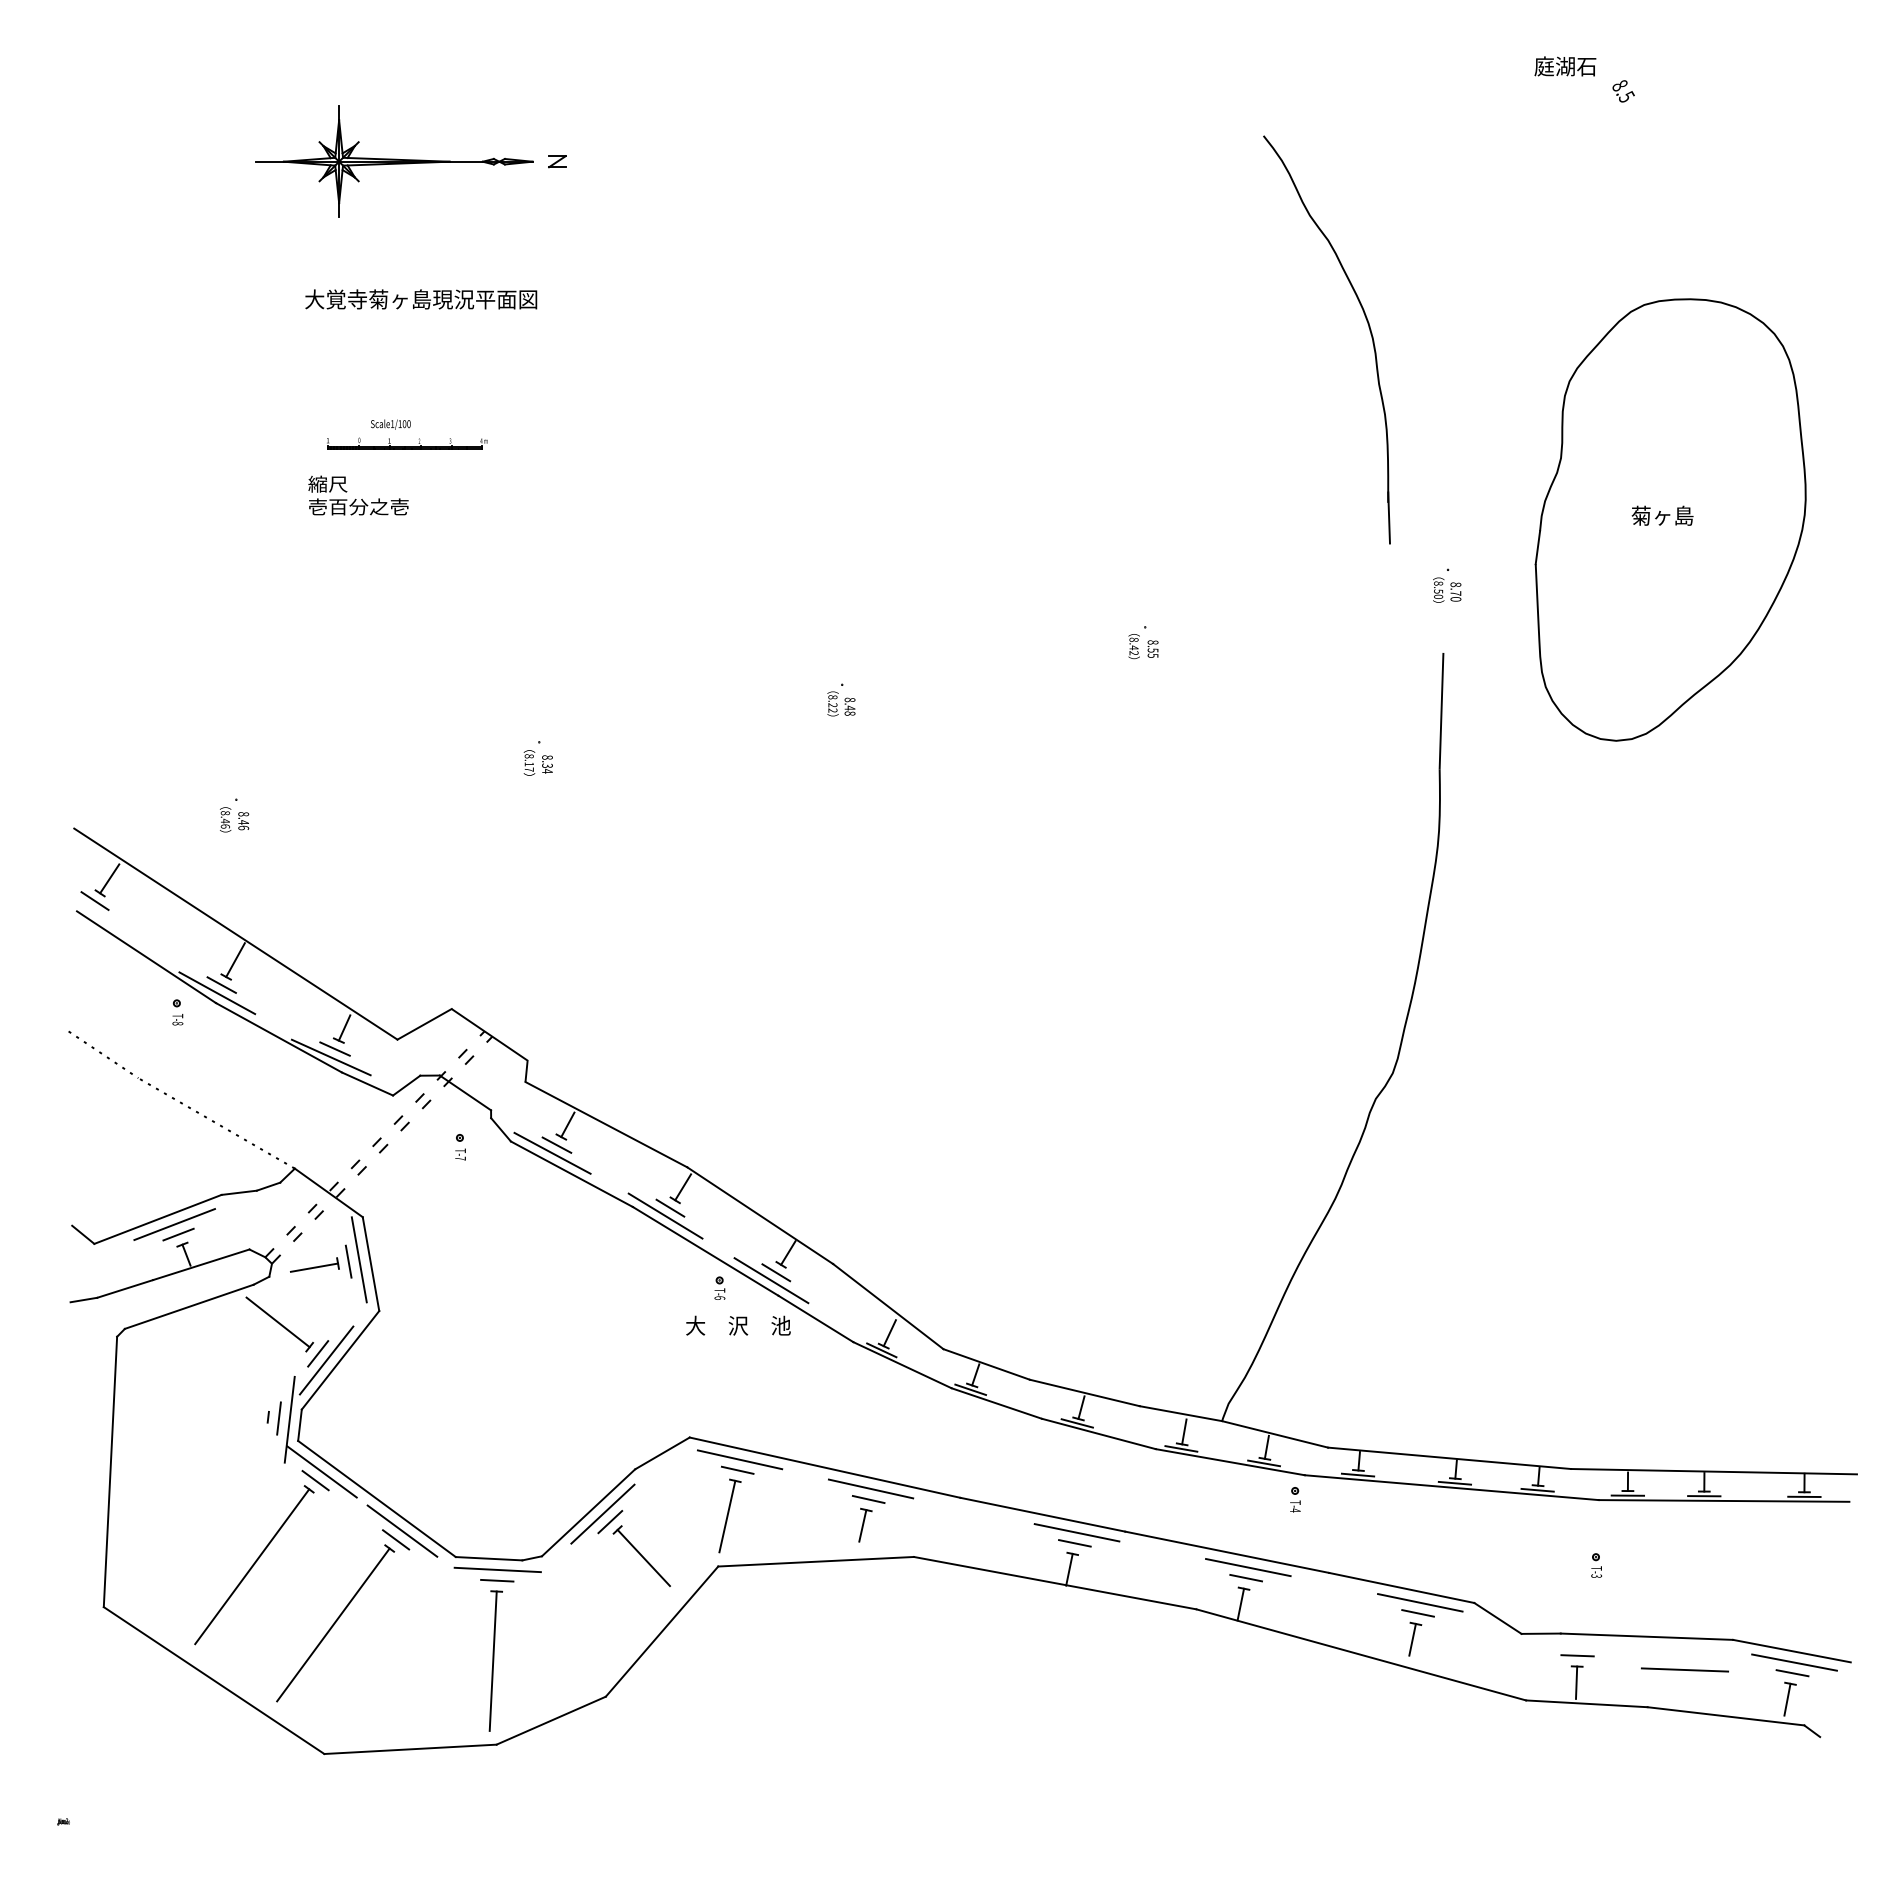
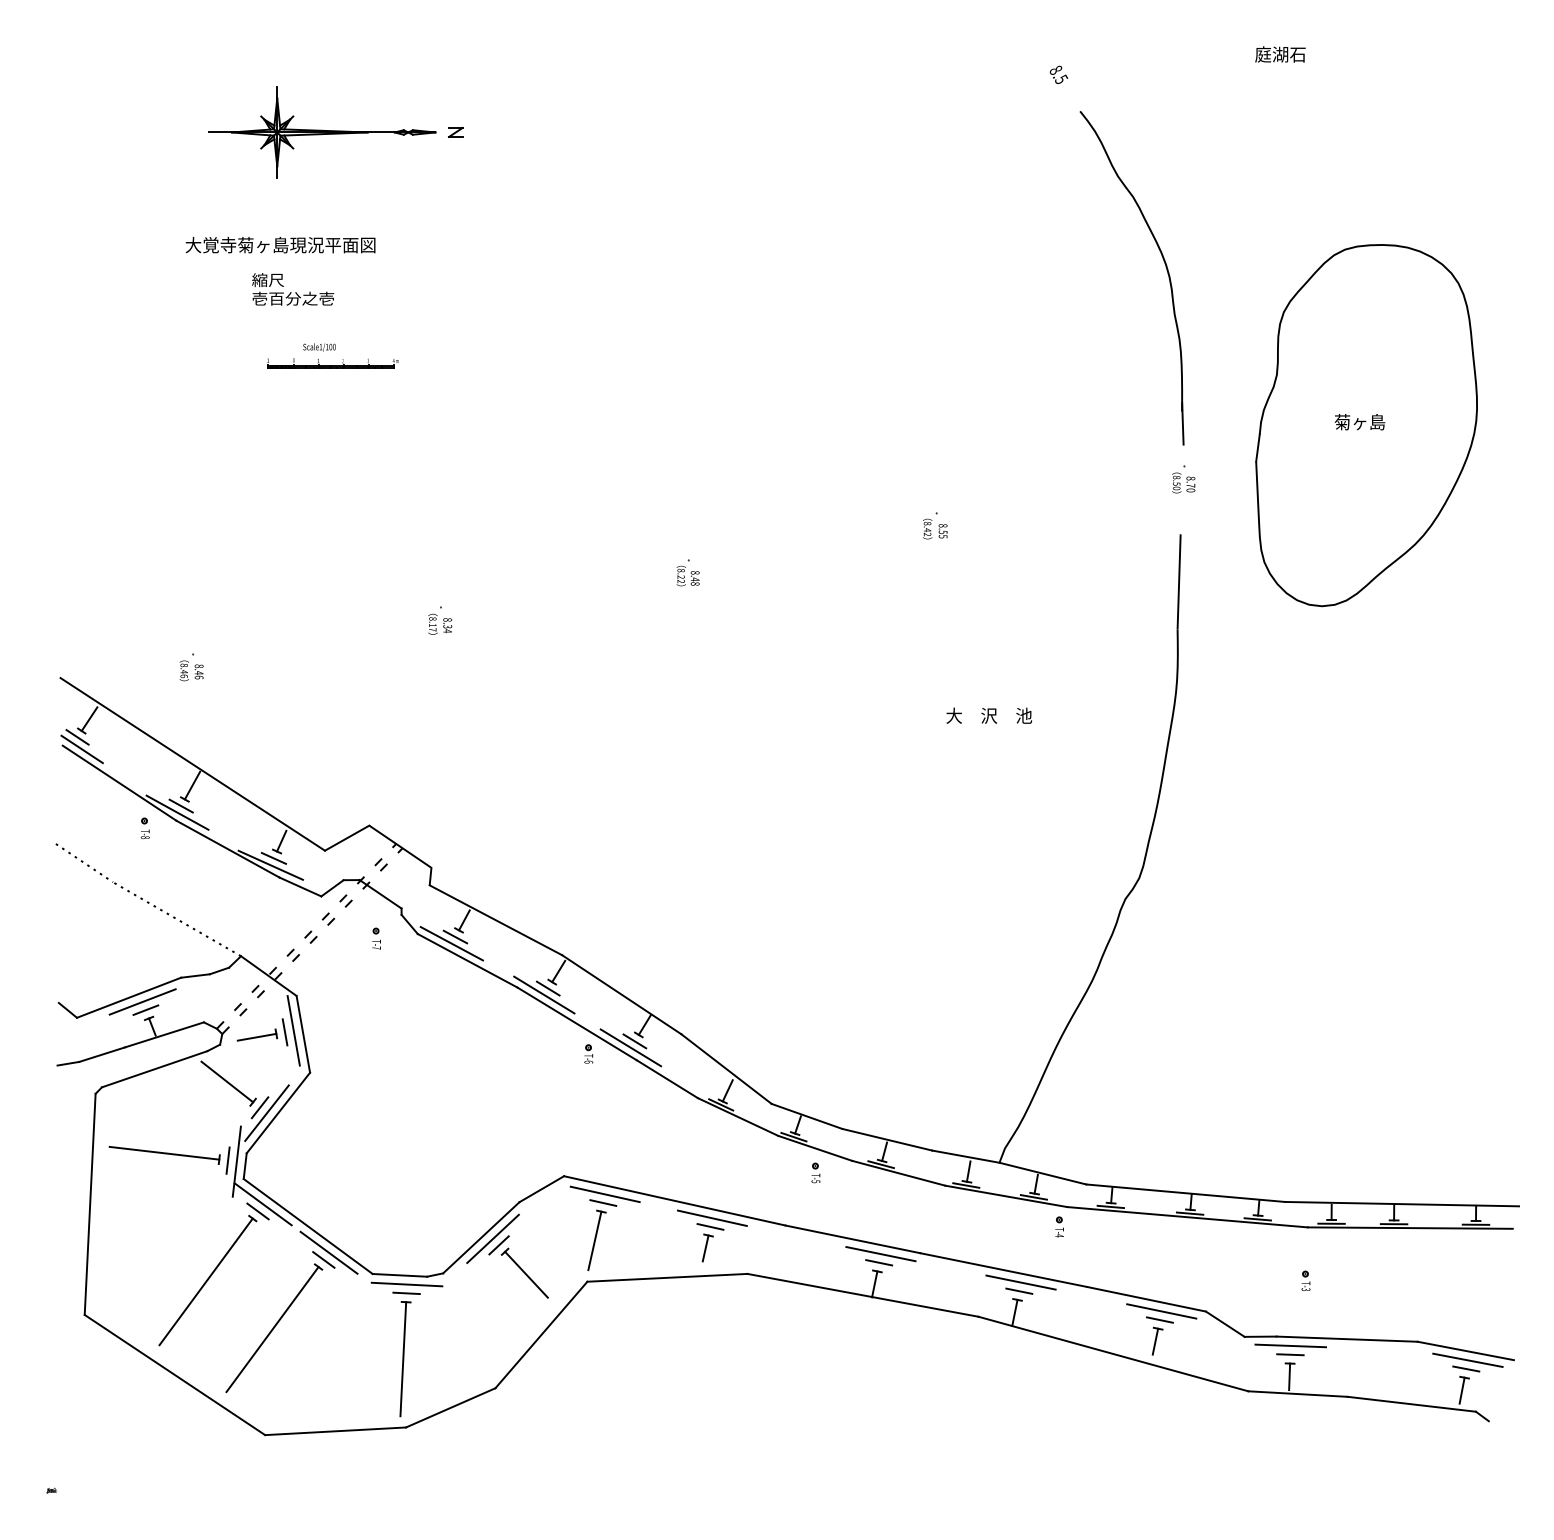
text: (1623, 91) -> (1058, 75), moved
text: (421, 299) -> (280, 245), moved
part: (1367, 324) -> (1165, 265), moved
text: (358, 495) -> (293, 289), moved
line: (100, 915) -> (82, 749), added
text: (738, 1325) -> (989, 715), moved
line: (201, 1409) -> (164, 1153), added
part: (997, 1433) -> (815, 1172), added
line: (1684, 1669) -> (1290, 1345), moved

